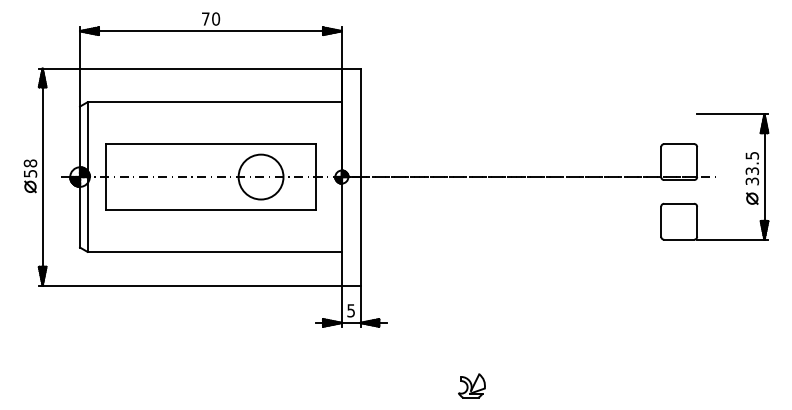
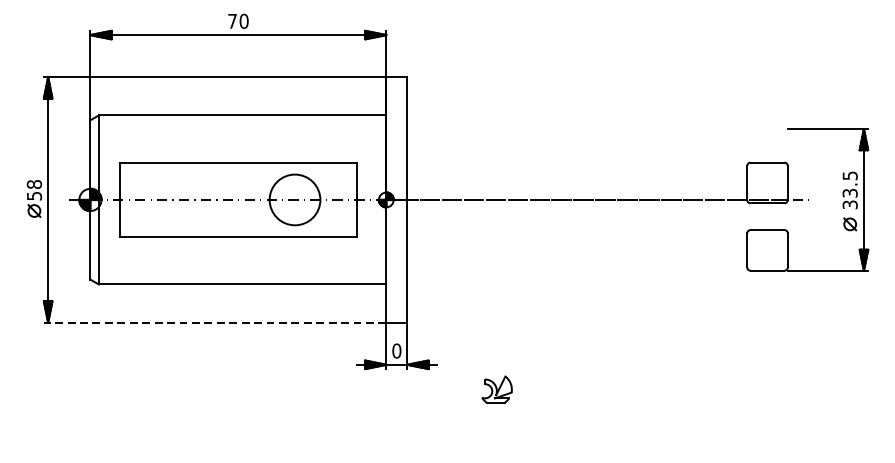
line: (189, 285) -> (214, 322), solid -> dashed
text: (351, 310) -> (397, 350), 5 -> 0
part: (471, 385) -> (496, 389), moved

